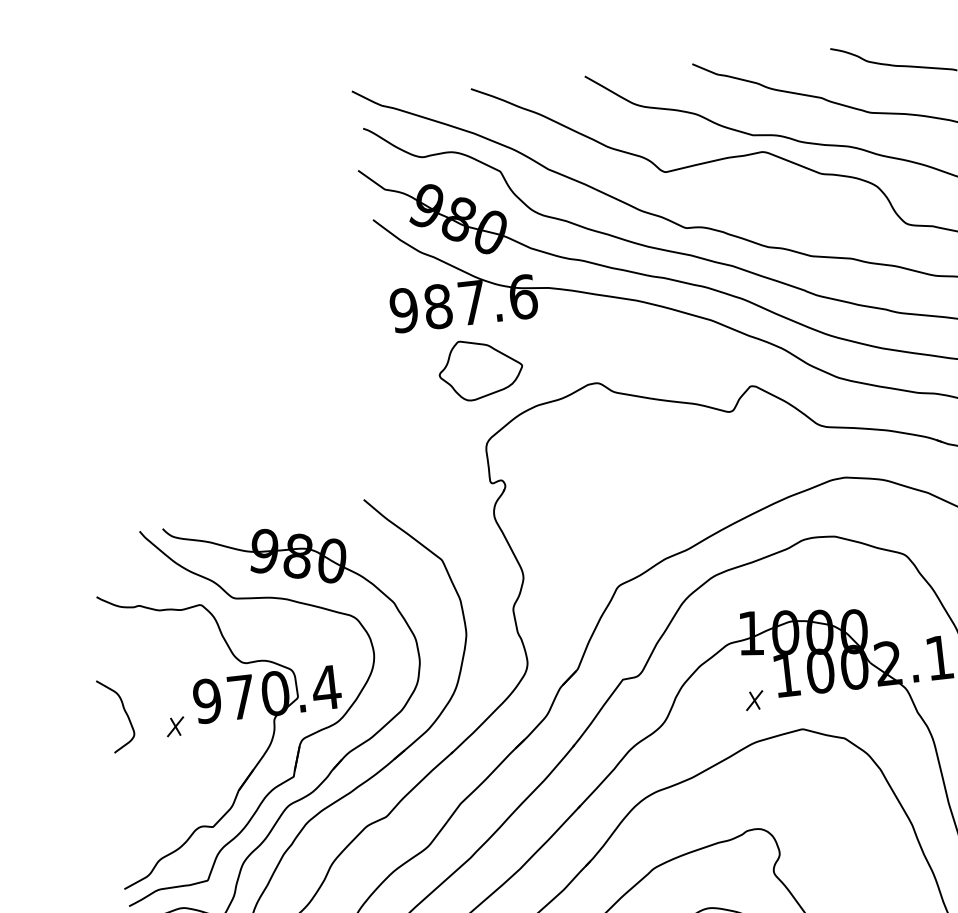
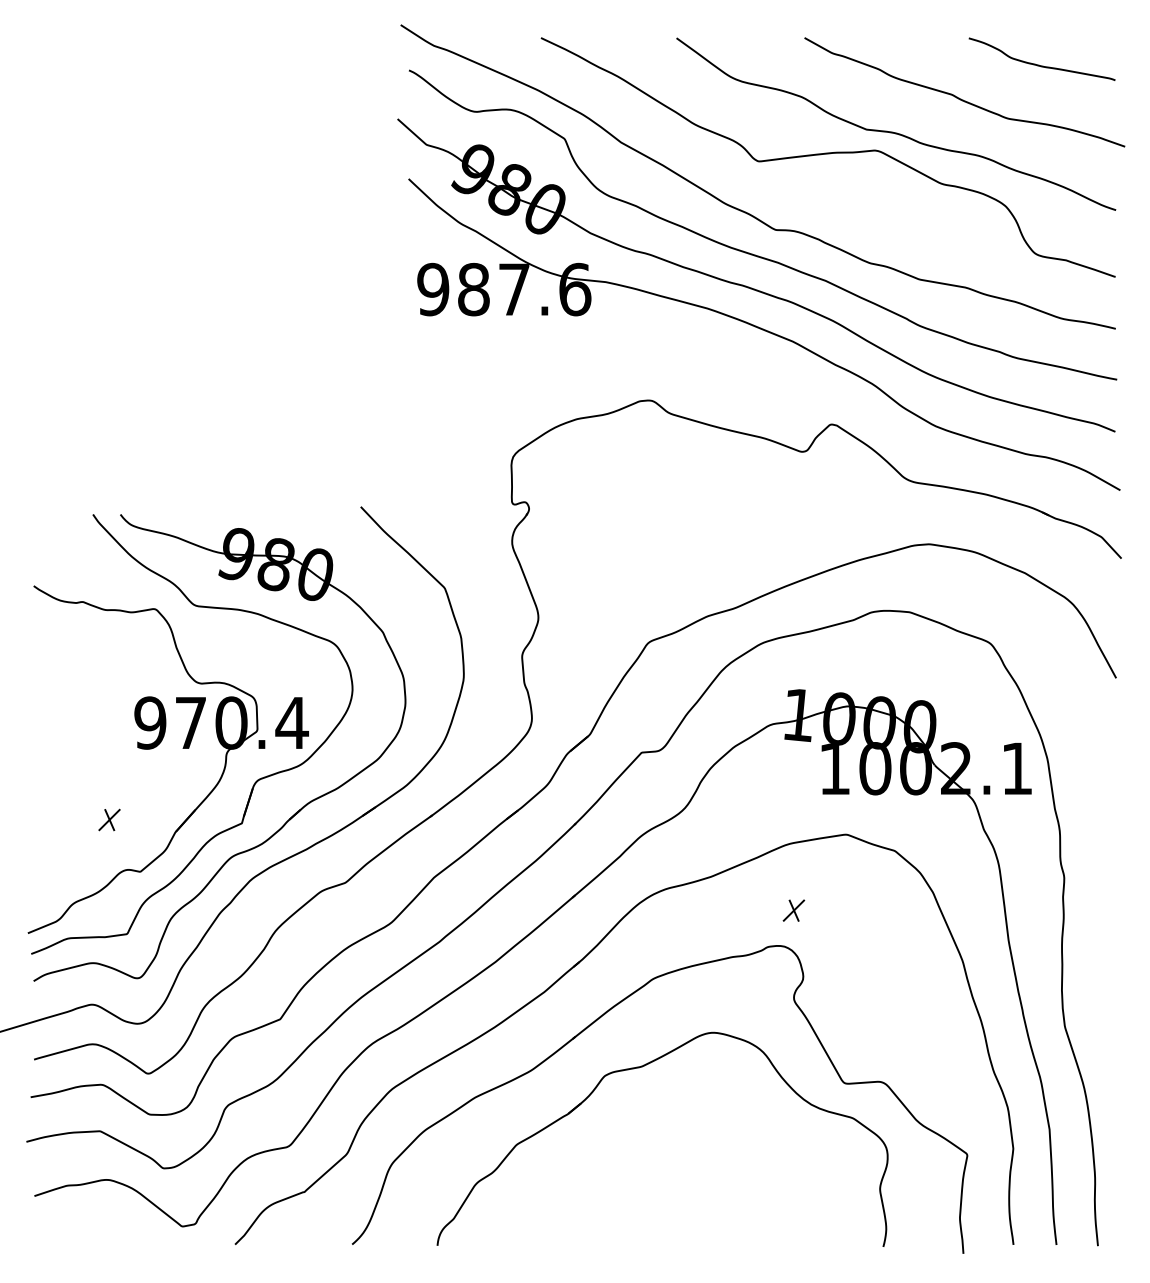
part: (480, 368) -> (515, 368), removed
part: (754, 700) -> (793, 910), moved
curve: (124, 711) -> (51, 724), removed
part: (175, 726) -> (109, 819), moved

